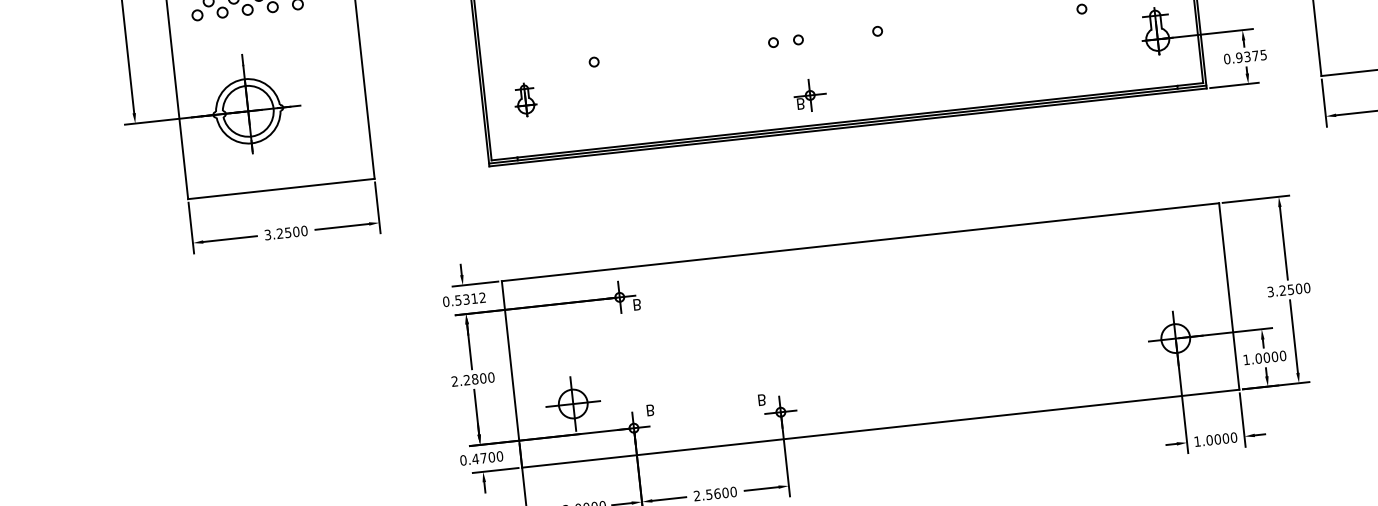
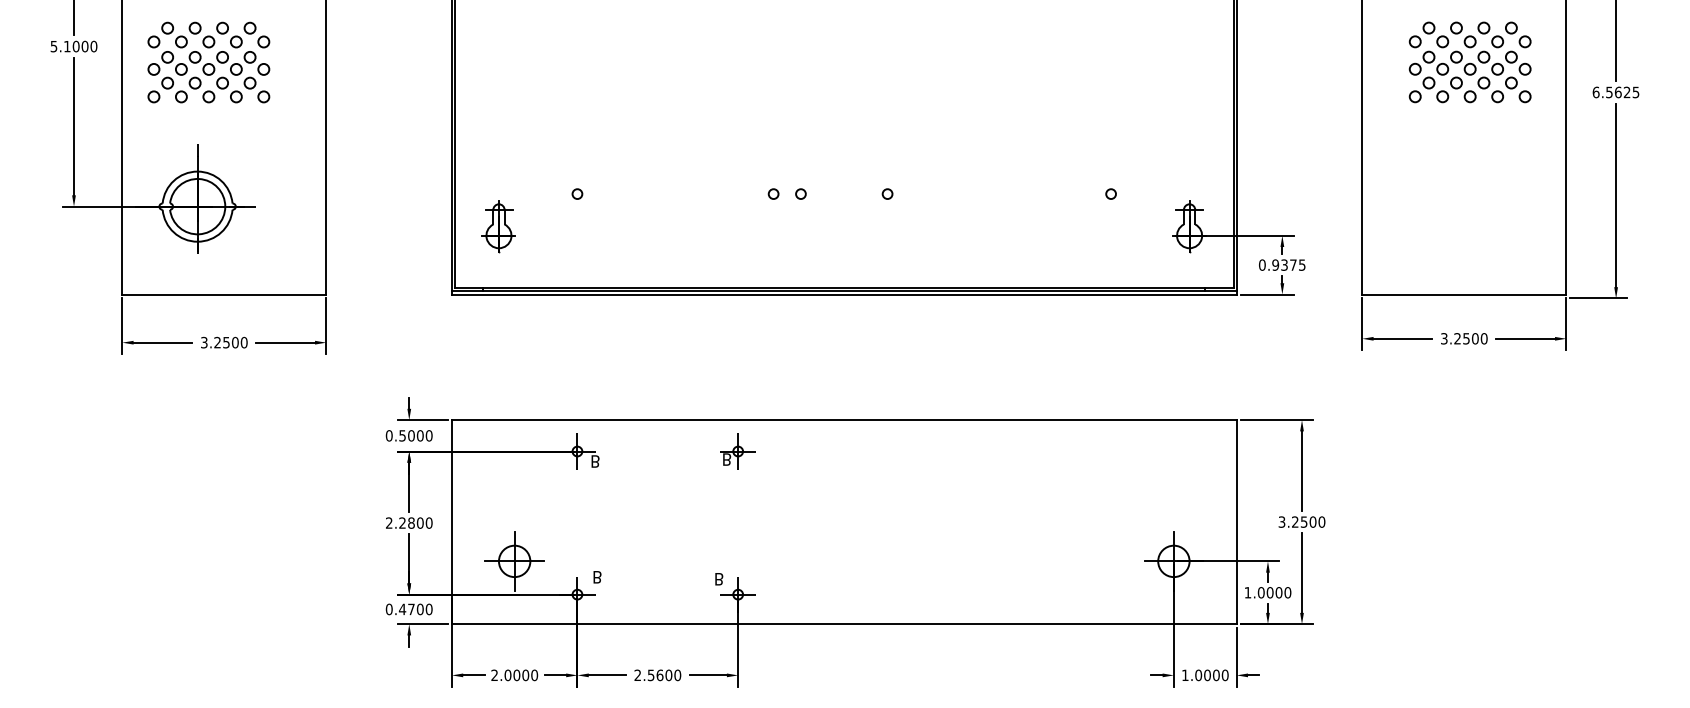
part: (809, 95) -> (737, 451), moved
part: (525, 99) -> (498, 226), size x1.43
text: (474, 298) -> (420, 435), 0.5312 -> 0.5000

